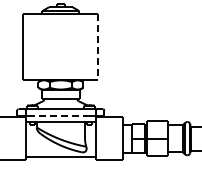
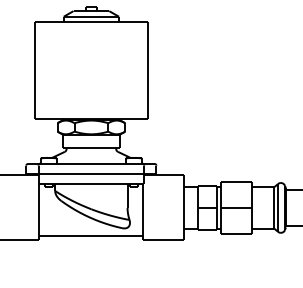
line: (98, 46) -> (147, 69), dashed -> solid
line: (60, 115) -> (90, 173), dashed -> solid

